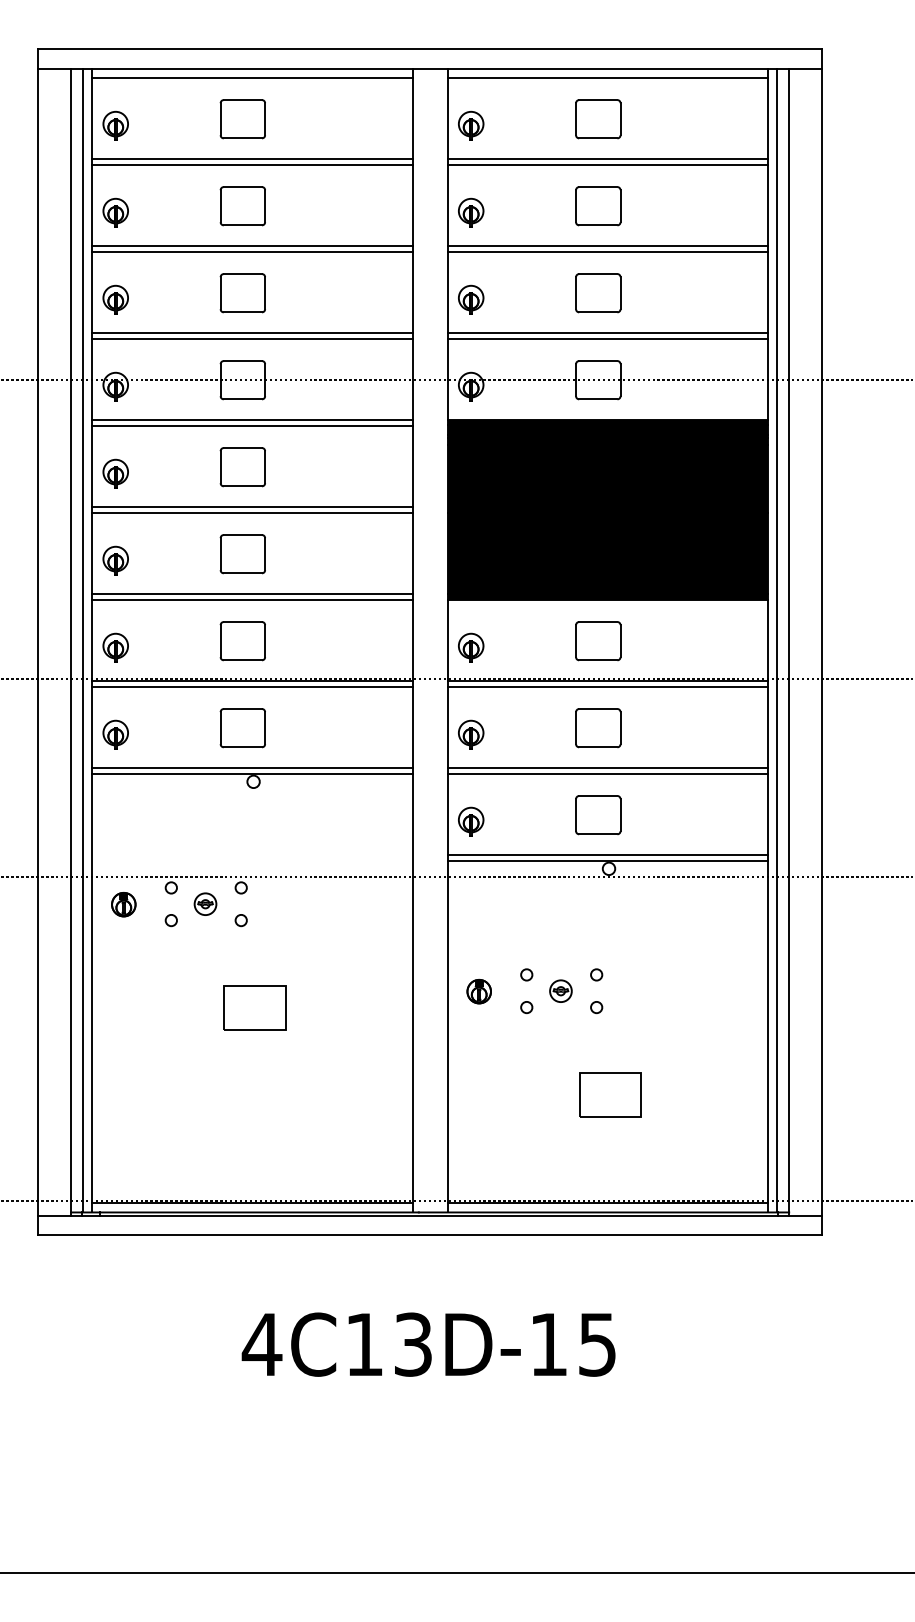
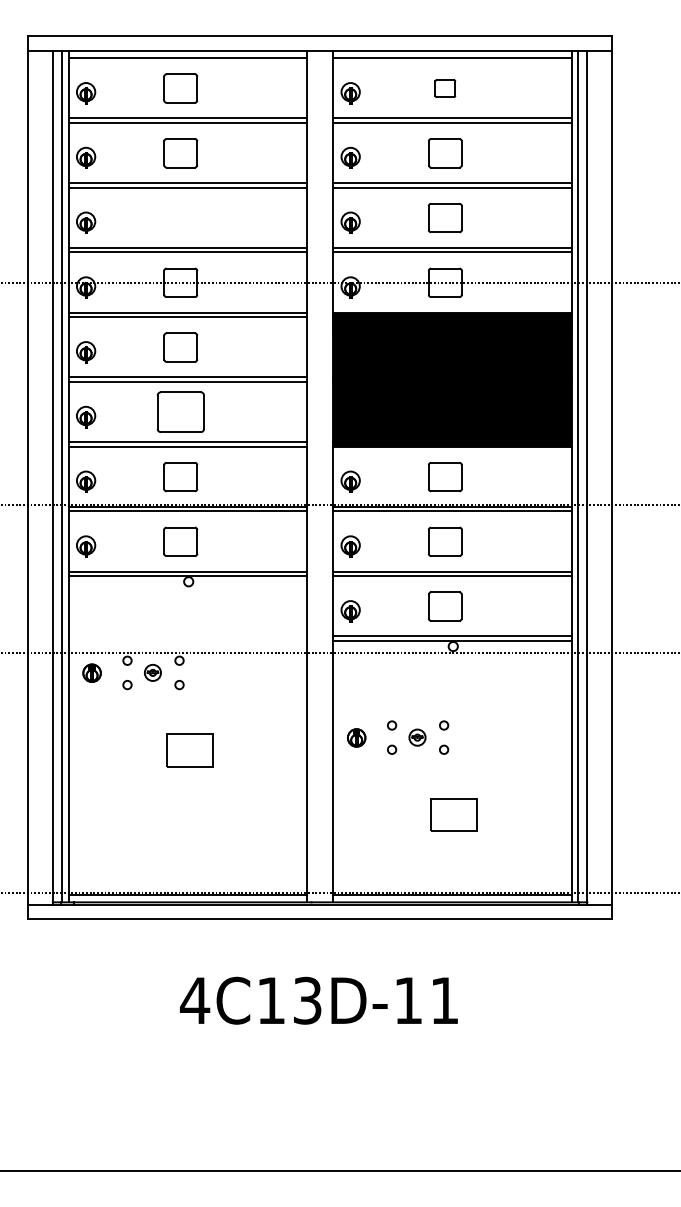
part: (598, 119) -> (445, 88), size x0.6
part: (242, 293) -> (180, 218), removed
part: (242, 554) -> (180, 412), size x1.4
text: (597, 1344) -> (444, 1000), 4C13D-15 -> 4C13D-11

